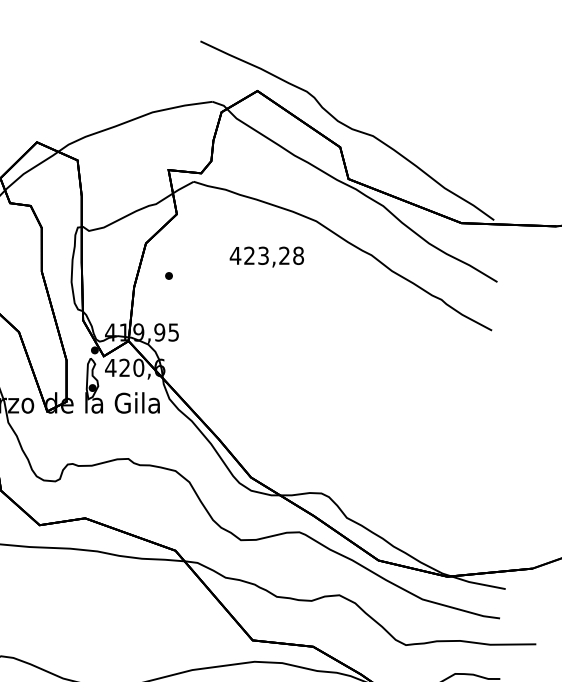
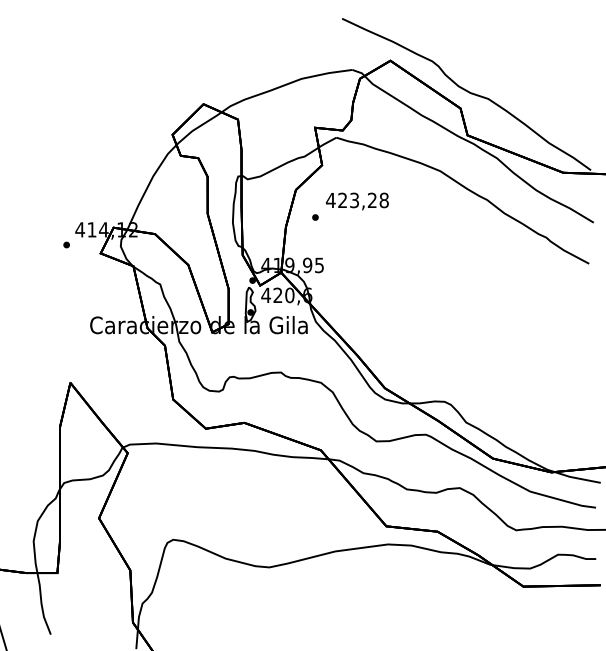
text: (267, 257) -> (357, 201), moved

